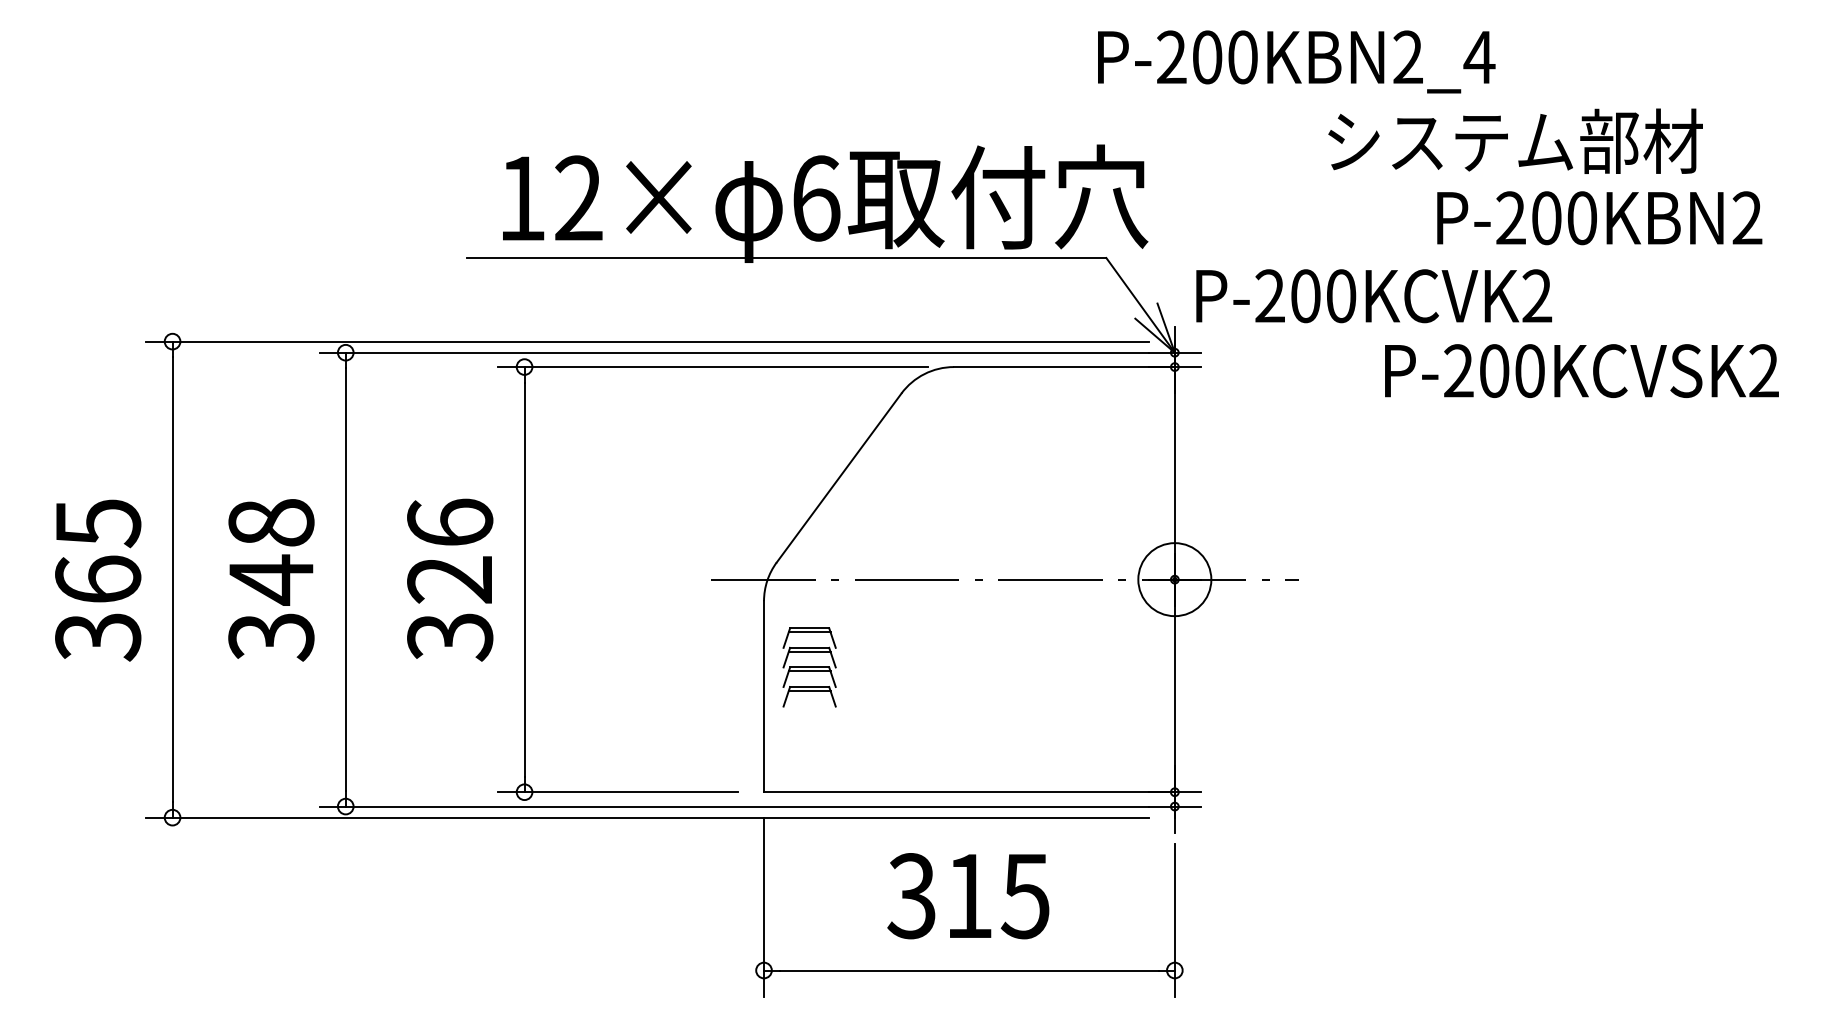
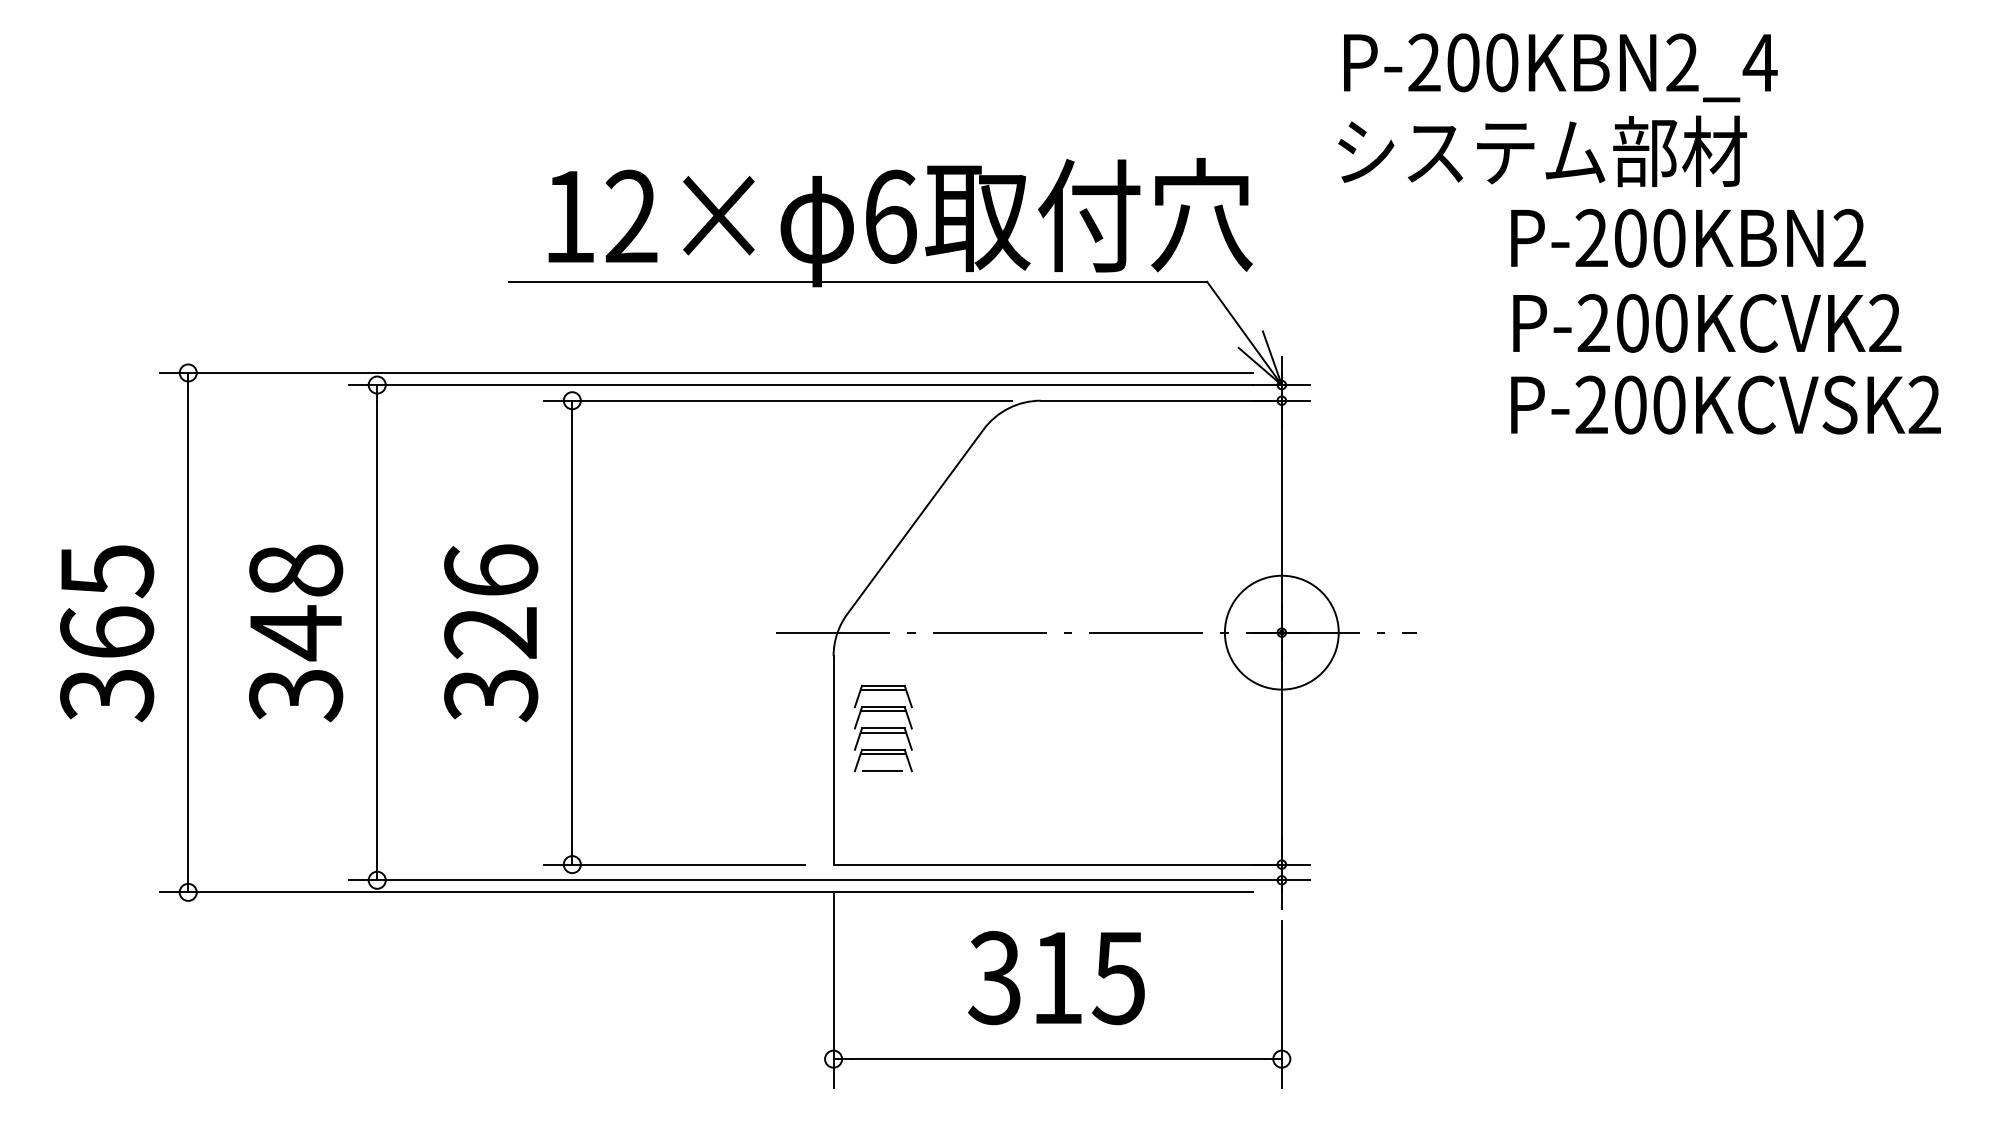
text: (1296, 61) -> (1560, 67), moved
text: (1515, 141) -> (1542, 151), moved
text: (1599, 218) -> (1688, 238), moved
text: (1374, 296) -> (1707, 323), moved
circle: (1174, 579) -> (1281, 632), size x1.43
line: (808, 706) -> (882, 771), added

